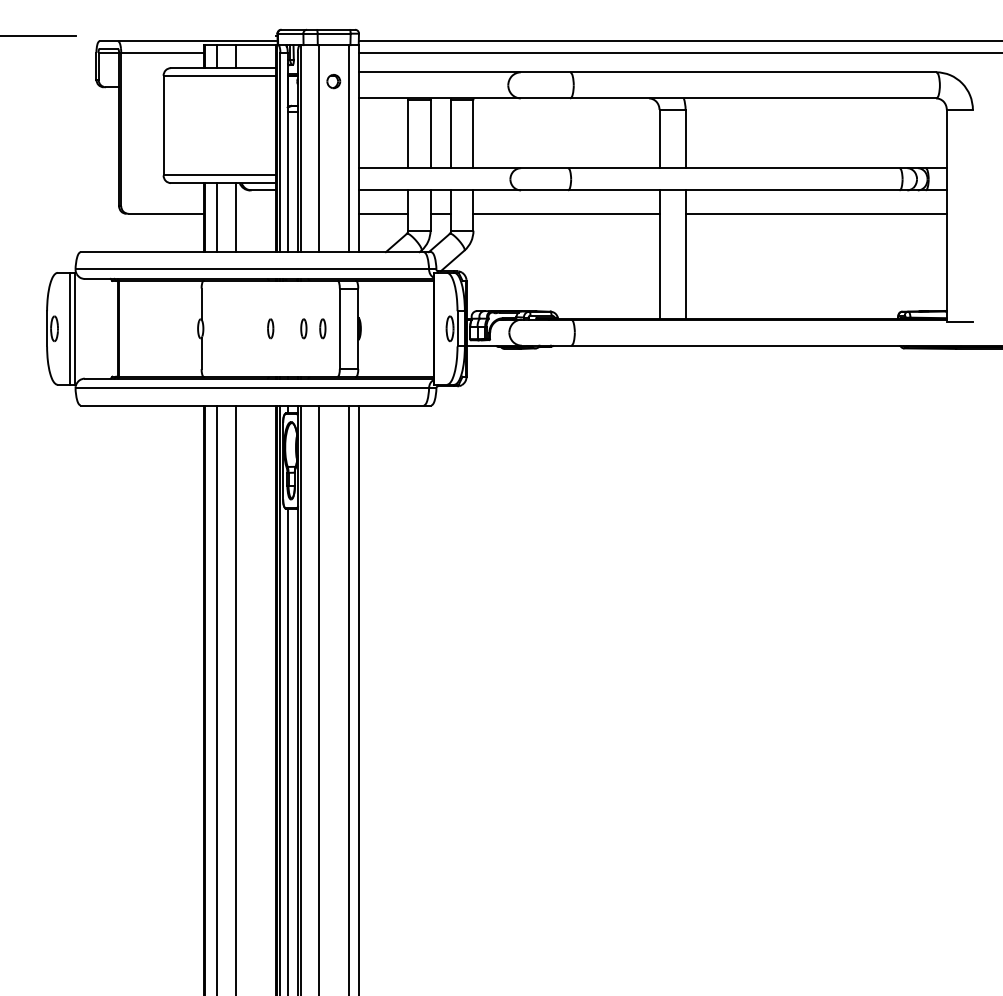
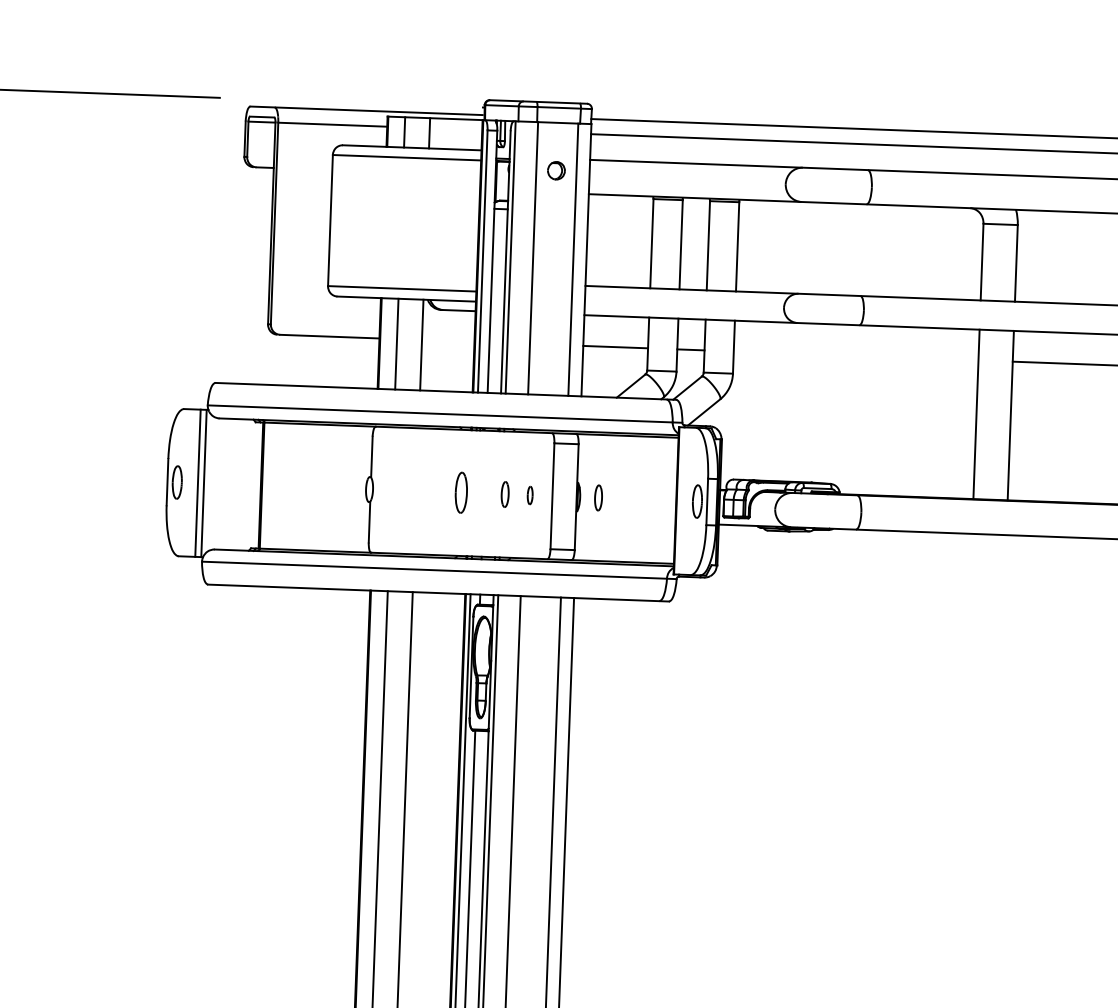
line: (566, 213) -> (856, 355), removed
part: (270, 328) -> (461, 492), size x1.6
part: (322, 328) -> (529, 495), size x0.7
part: (374, 328) -> (598, 497), added

